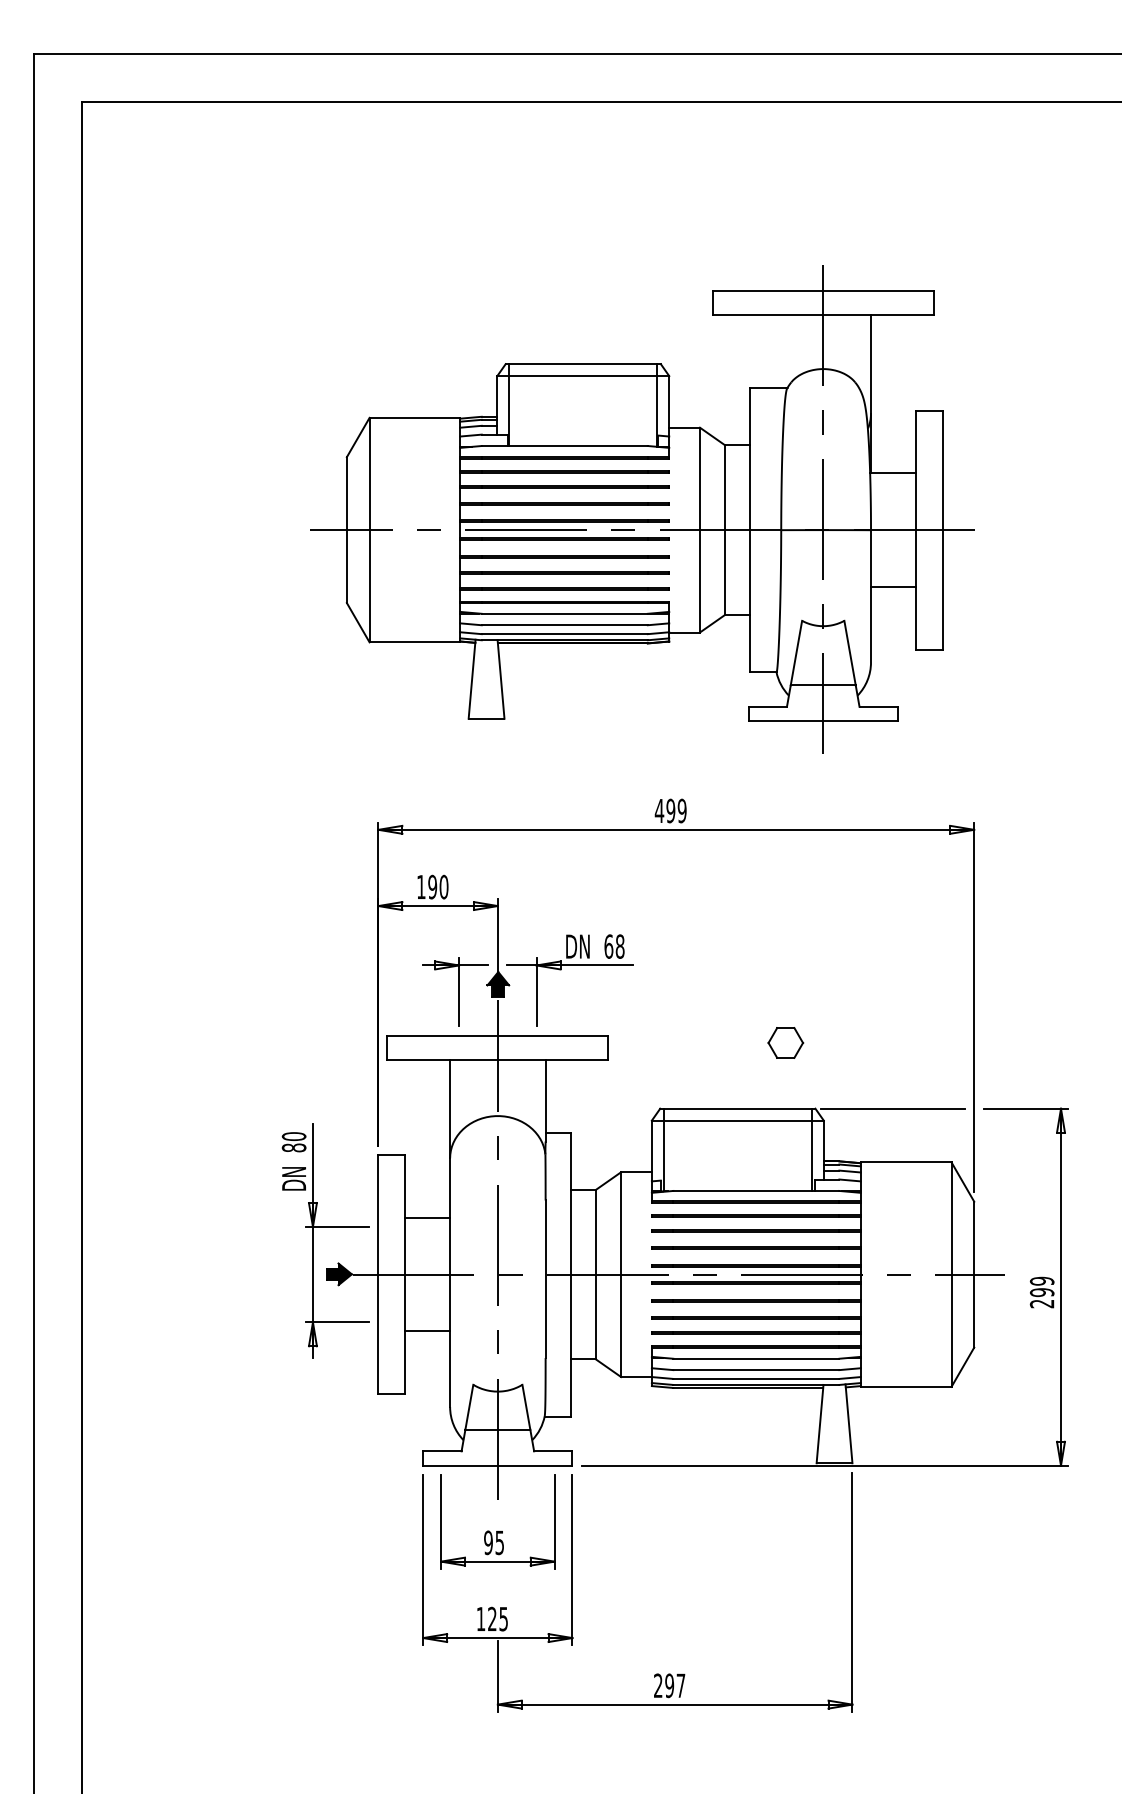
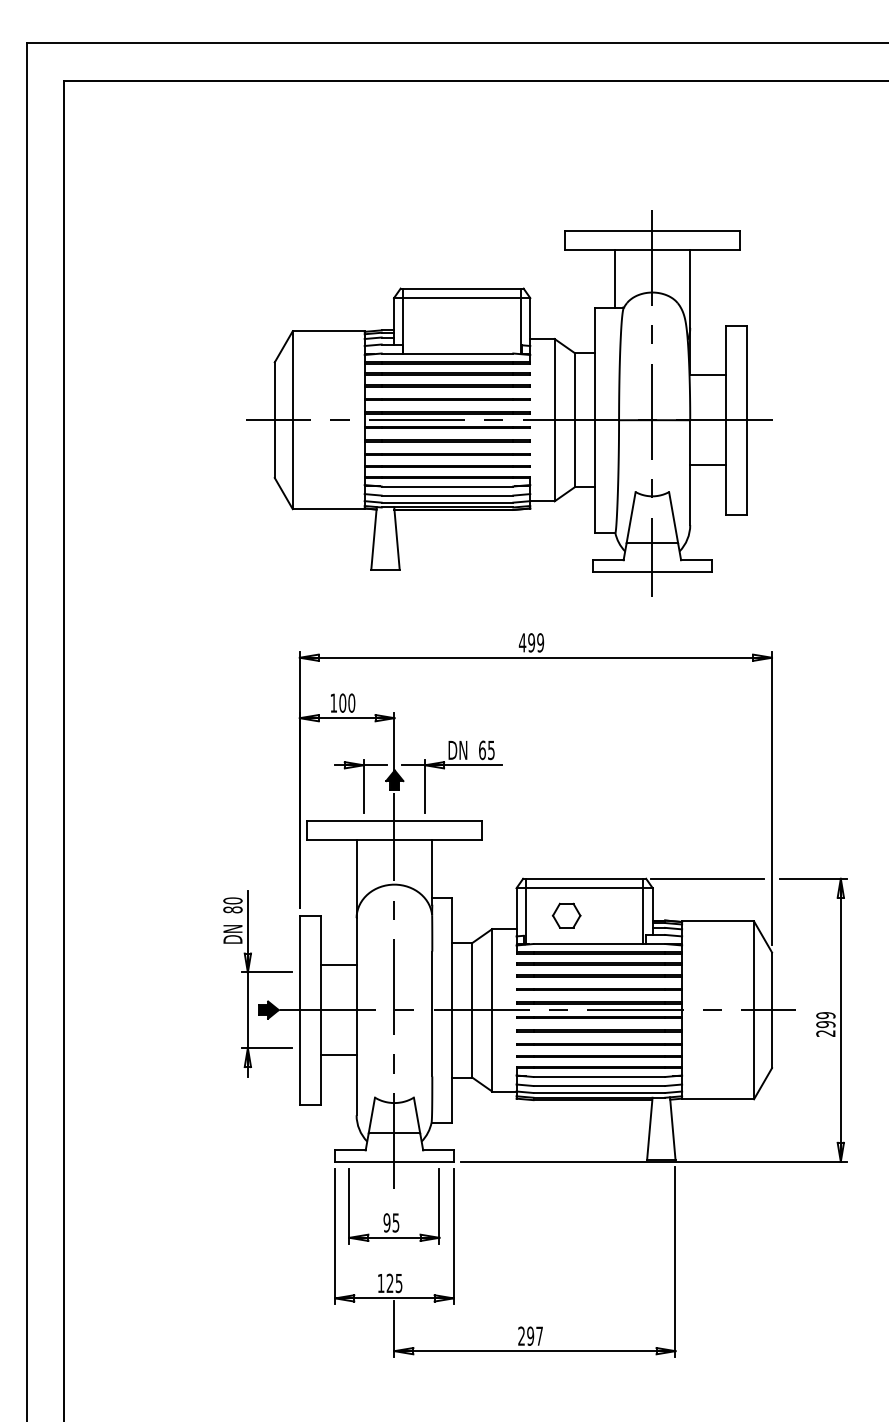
line: (775, 351) -> (614, 278), added
text: (432, 886) -> (342, 702), 190 -> 100
text: (620, 946) -> (491, 750), 68 -> 65
part: (785, 1042) -> (566, 915), moved

